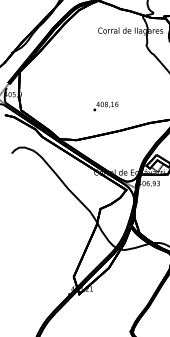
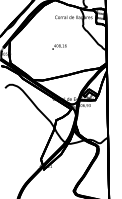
text: (105, 105) -> (59, 46), moved

